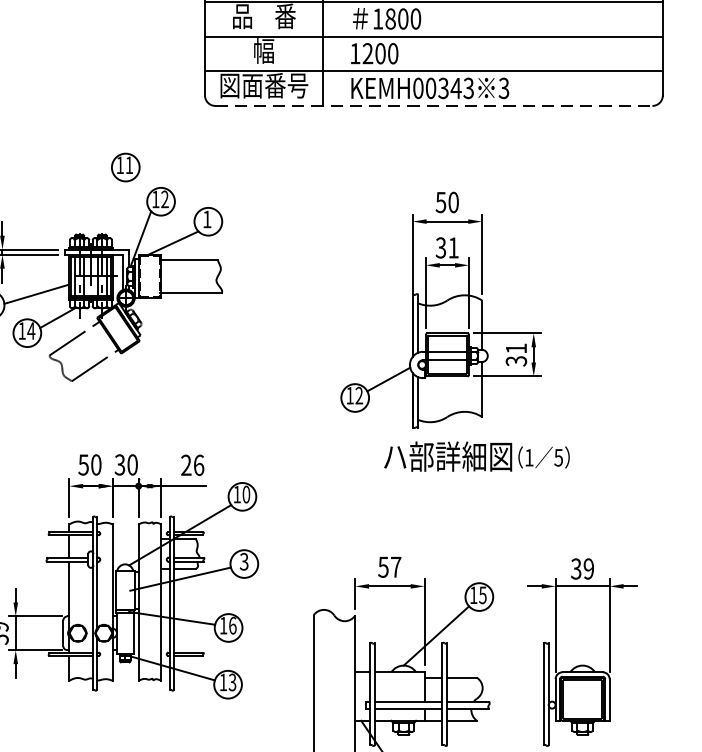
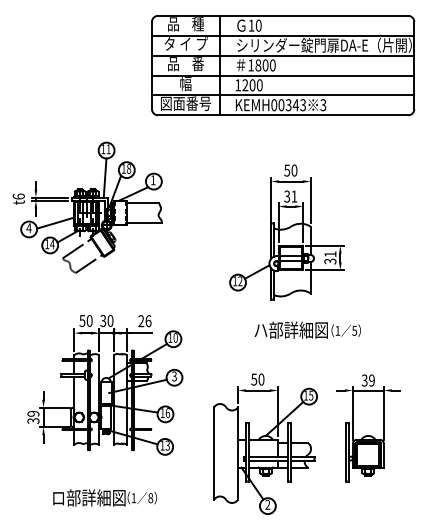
line: (434, 106) -> (283, 115), dashed -> solid
text: (165, 198) -> (129, 168), 12 -> 18
line: (122, 214) -> (104, 177), added
text: (476, 455) -> (307, 329), moved
text: (396, 567) -> (261, 379), 57 -> 50

